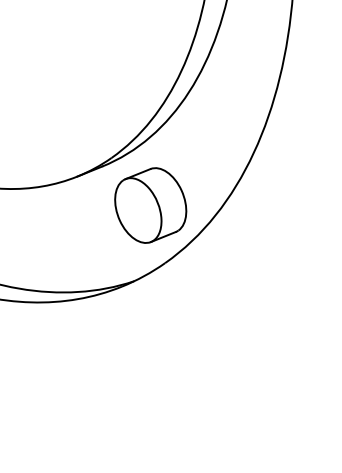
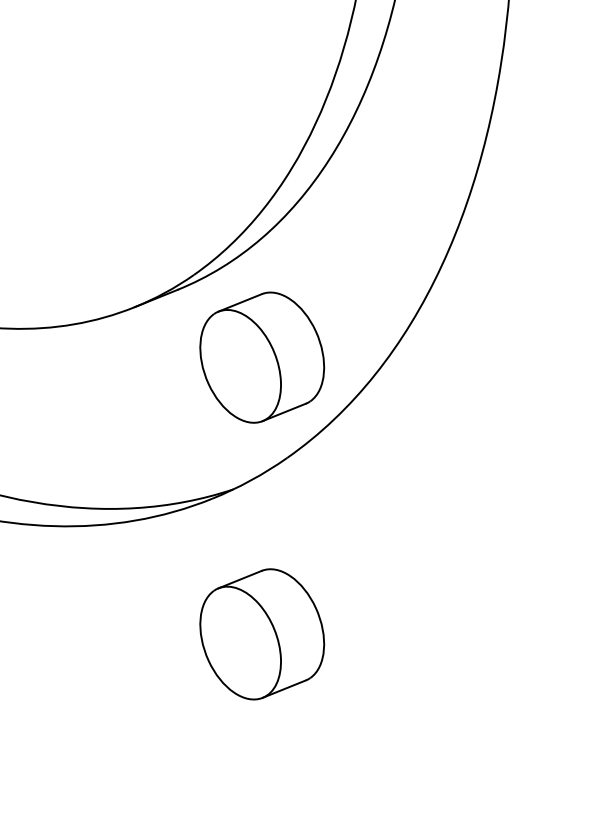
part: (150, 364) -> (261, 634), added

